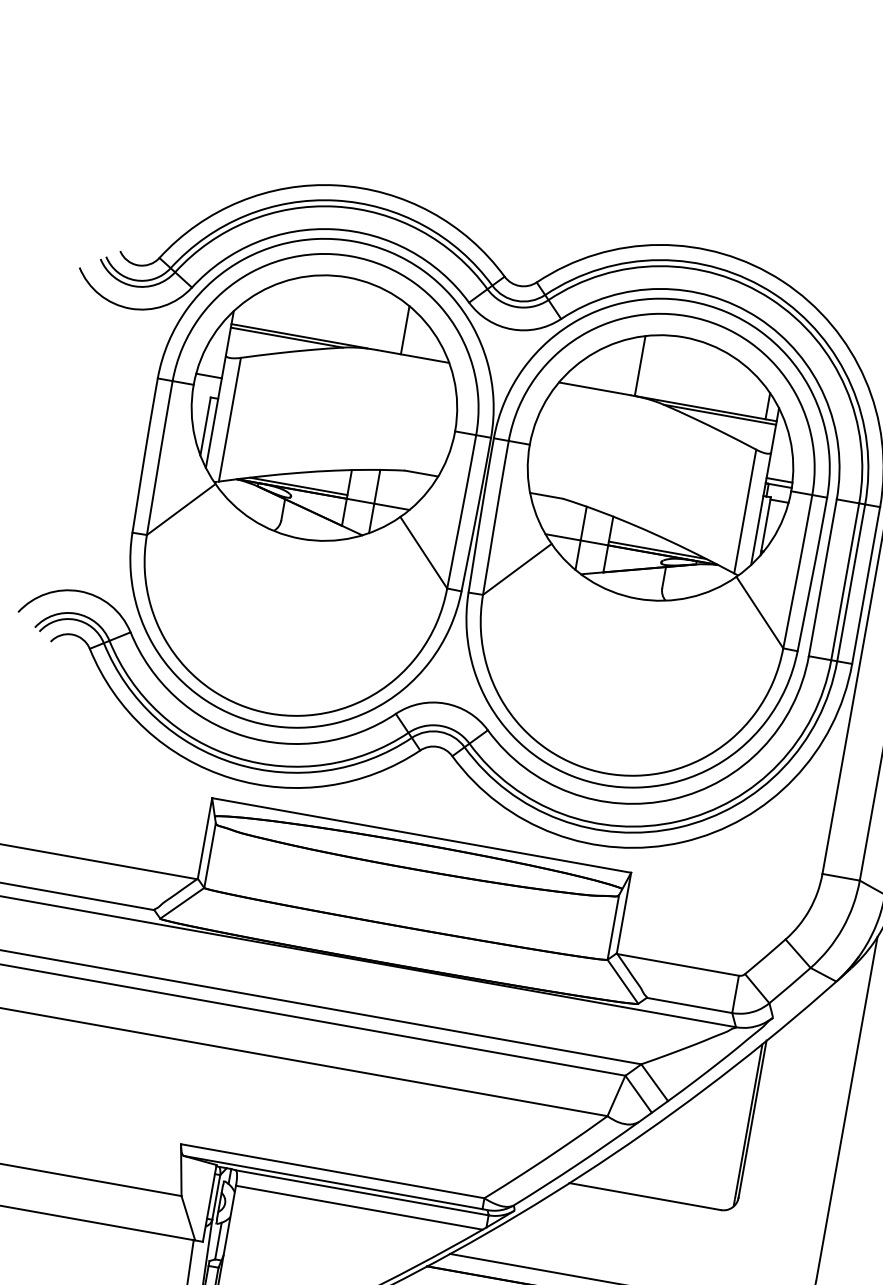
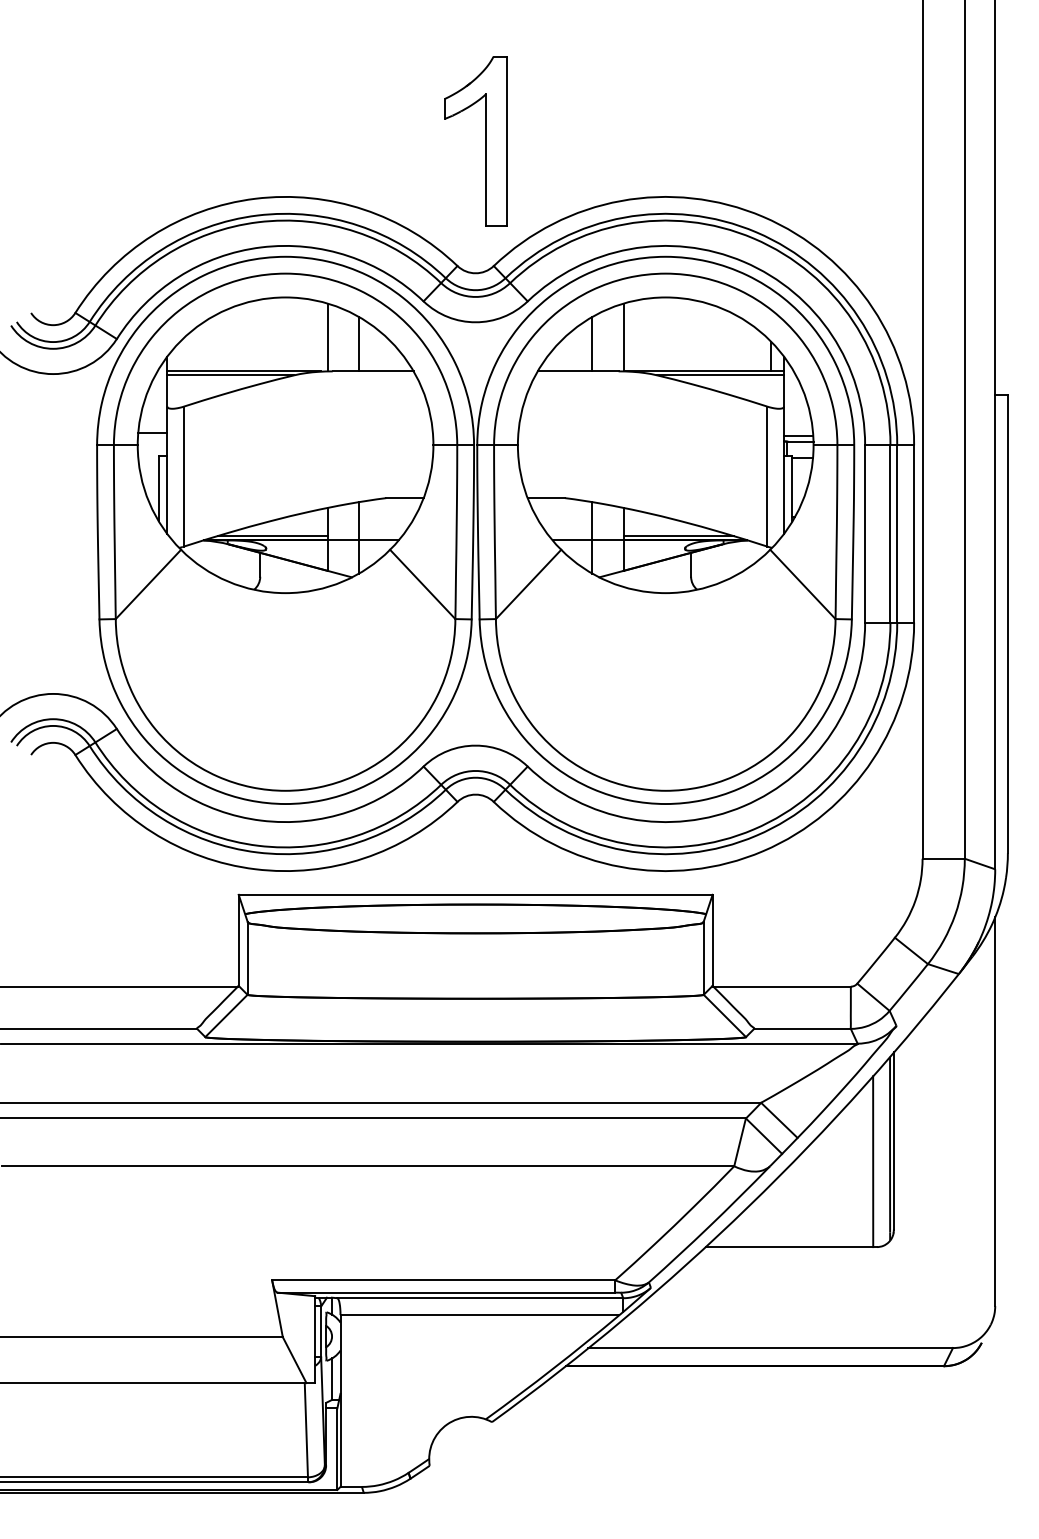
part: (549, 171) -> (485, 141), added
line: (378, 319) -> (327, 337), added
line: (611, 366) -> (592, 343), added
line: (731, 1133) -> (873, 1161), added

